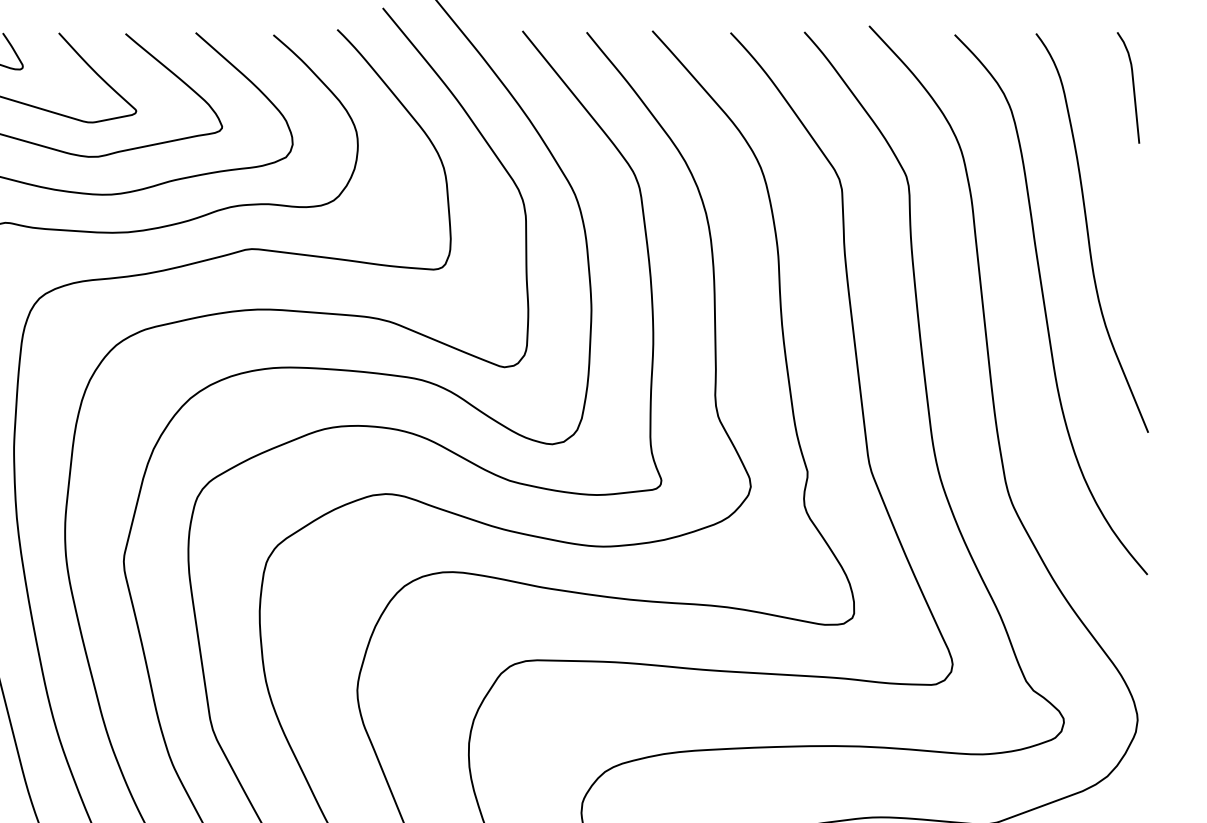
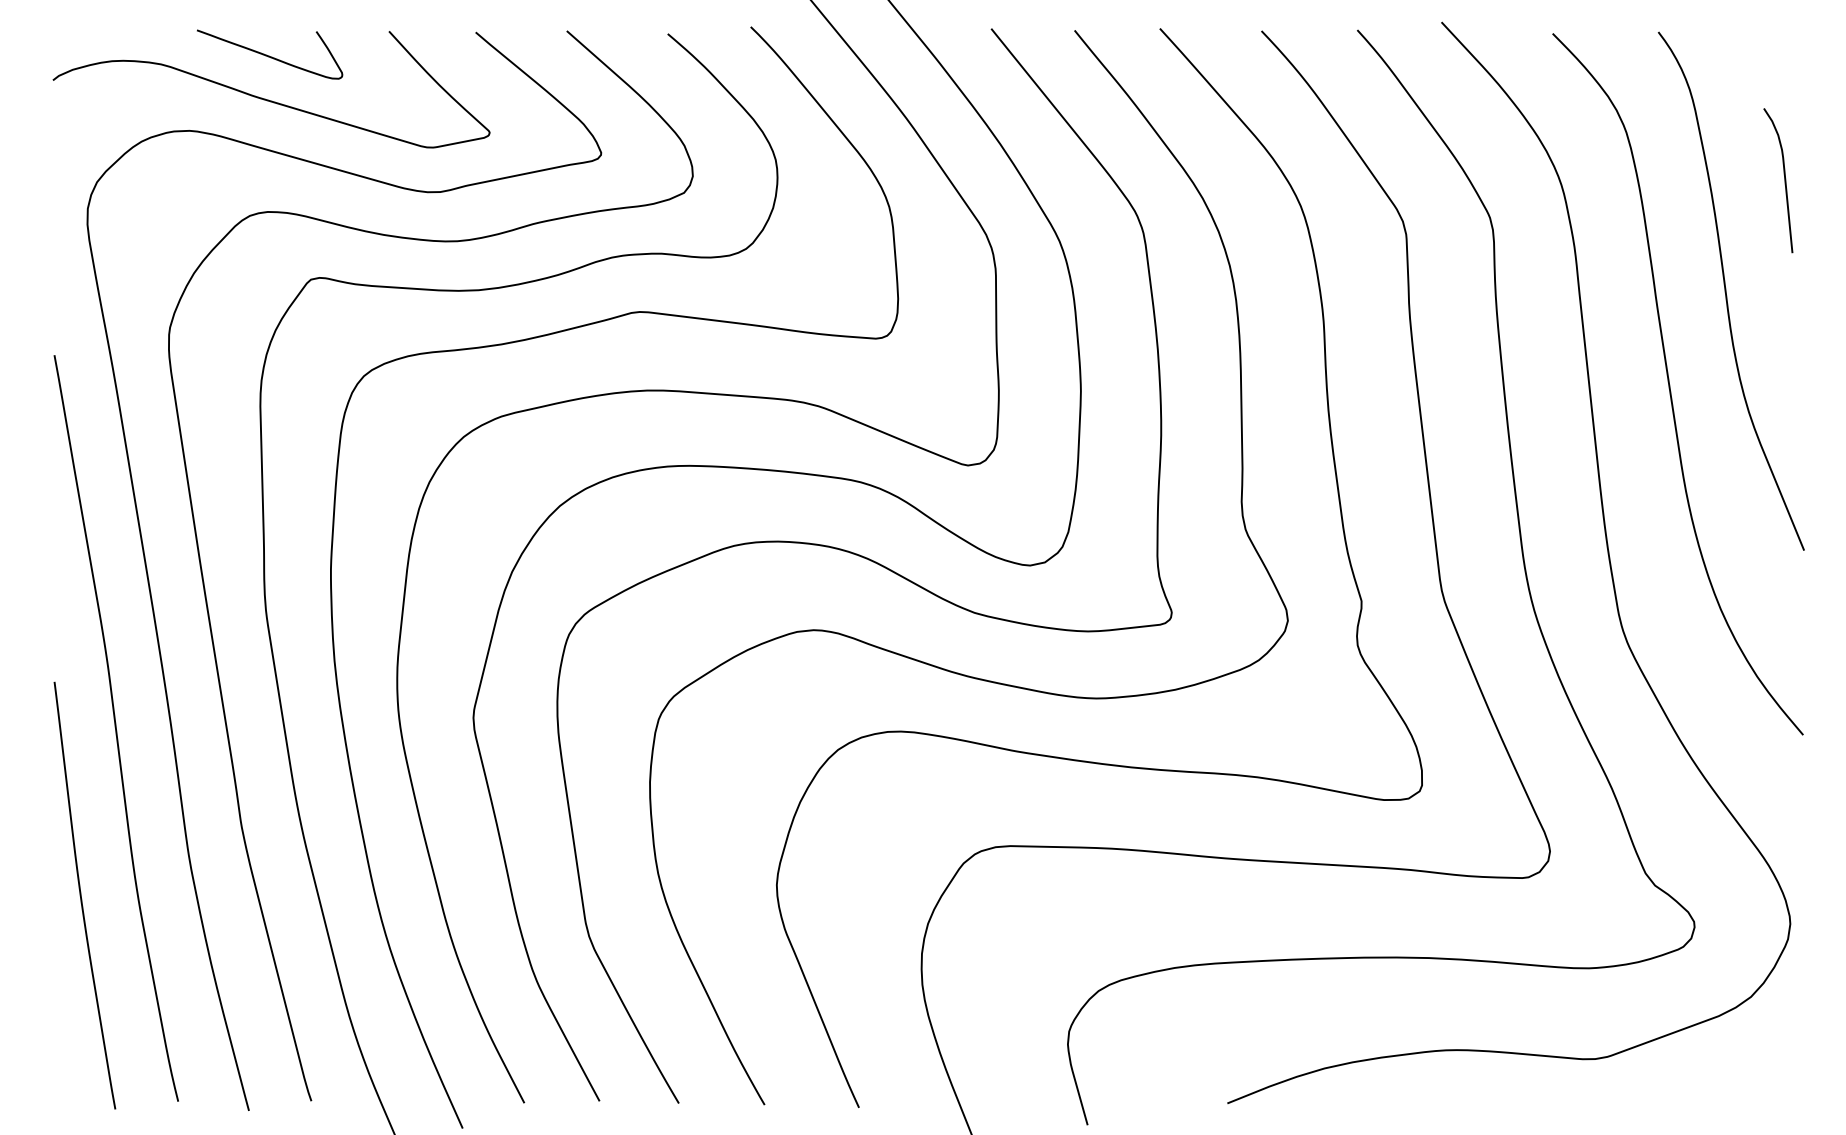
curve: (1133, 87) -> (1784, 180), moved

